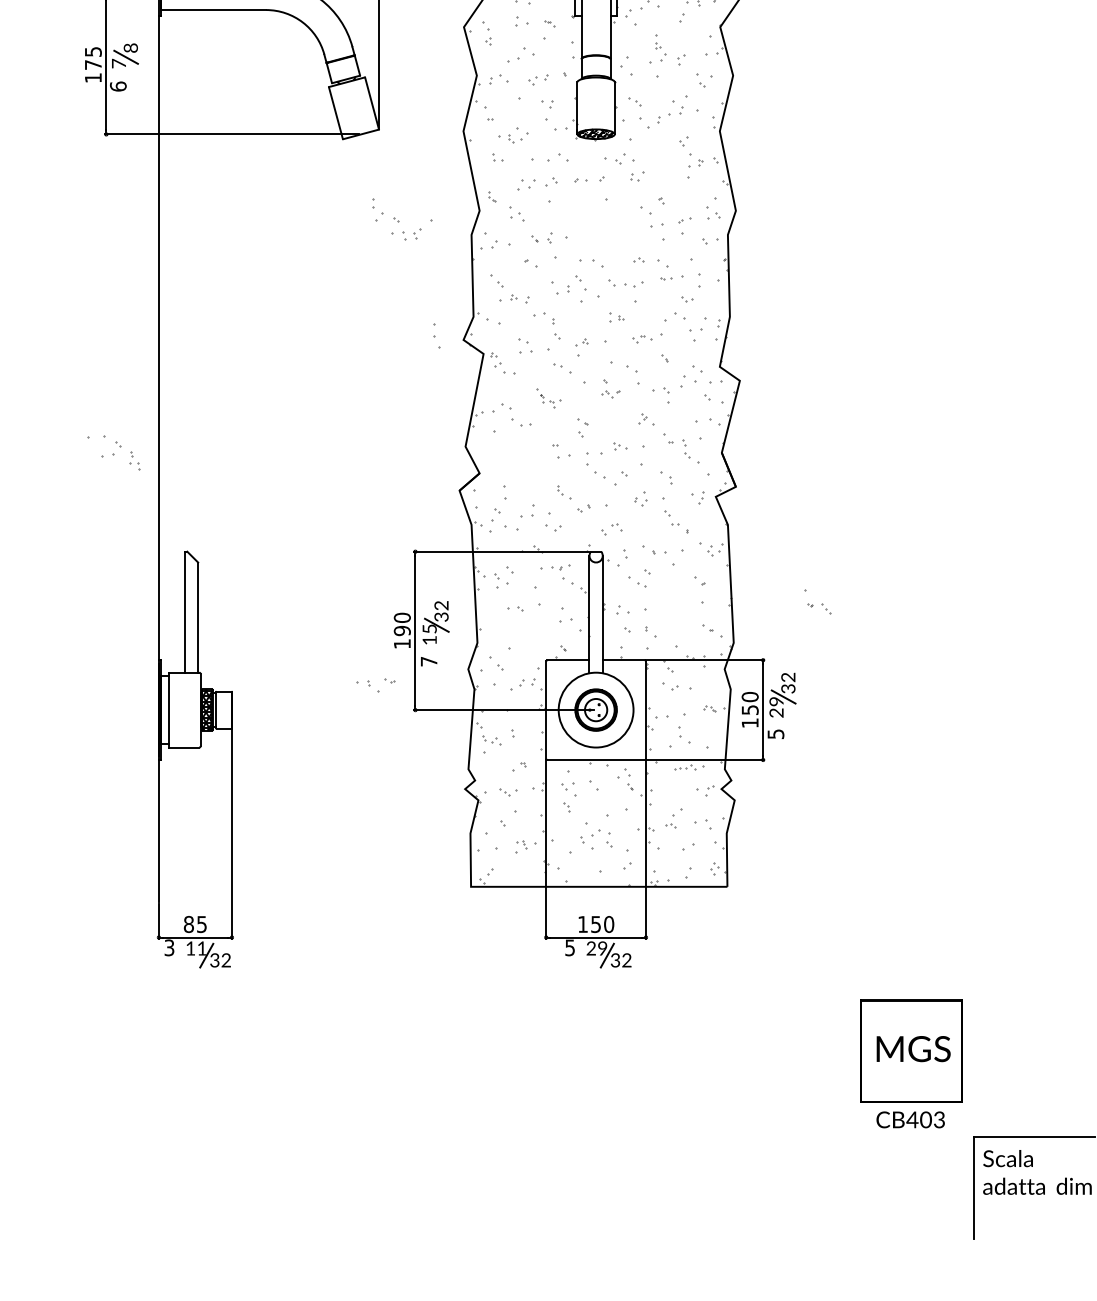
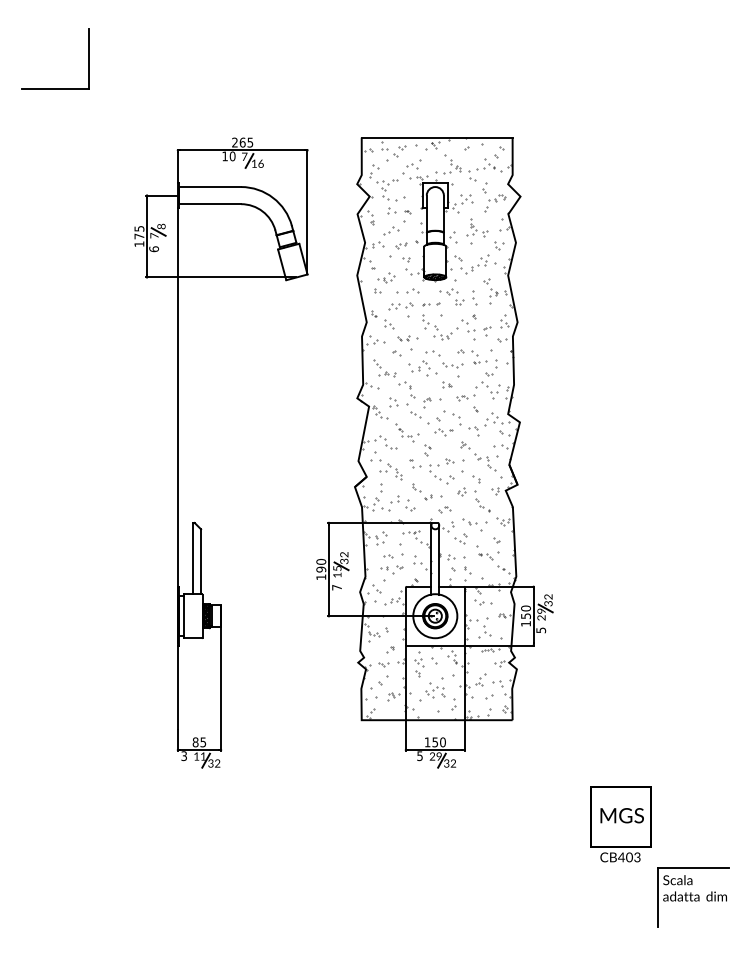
part: (402, 219) -> (440, 327), moved
part: (436, 335) -> (474, 297), moved
part: (610, 387) -> (443, 426), size x1.67
part: (548, 397) -> (407, 432), size x1.67
part: (113, 452) -> (386, 469), moved
part: (817, 601) -> (484, 552), moved
part: (375, 685) -> (391, 569), moved

